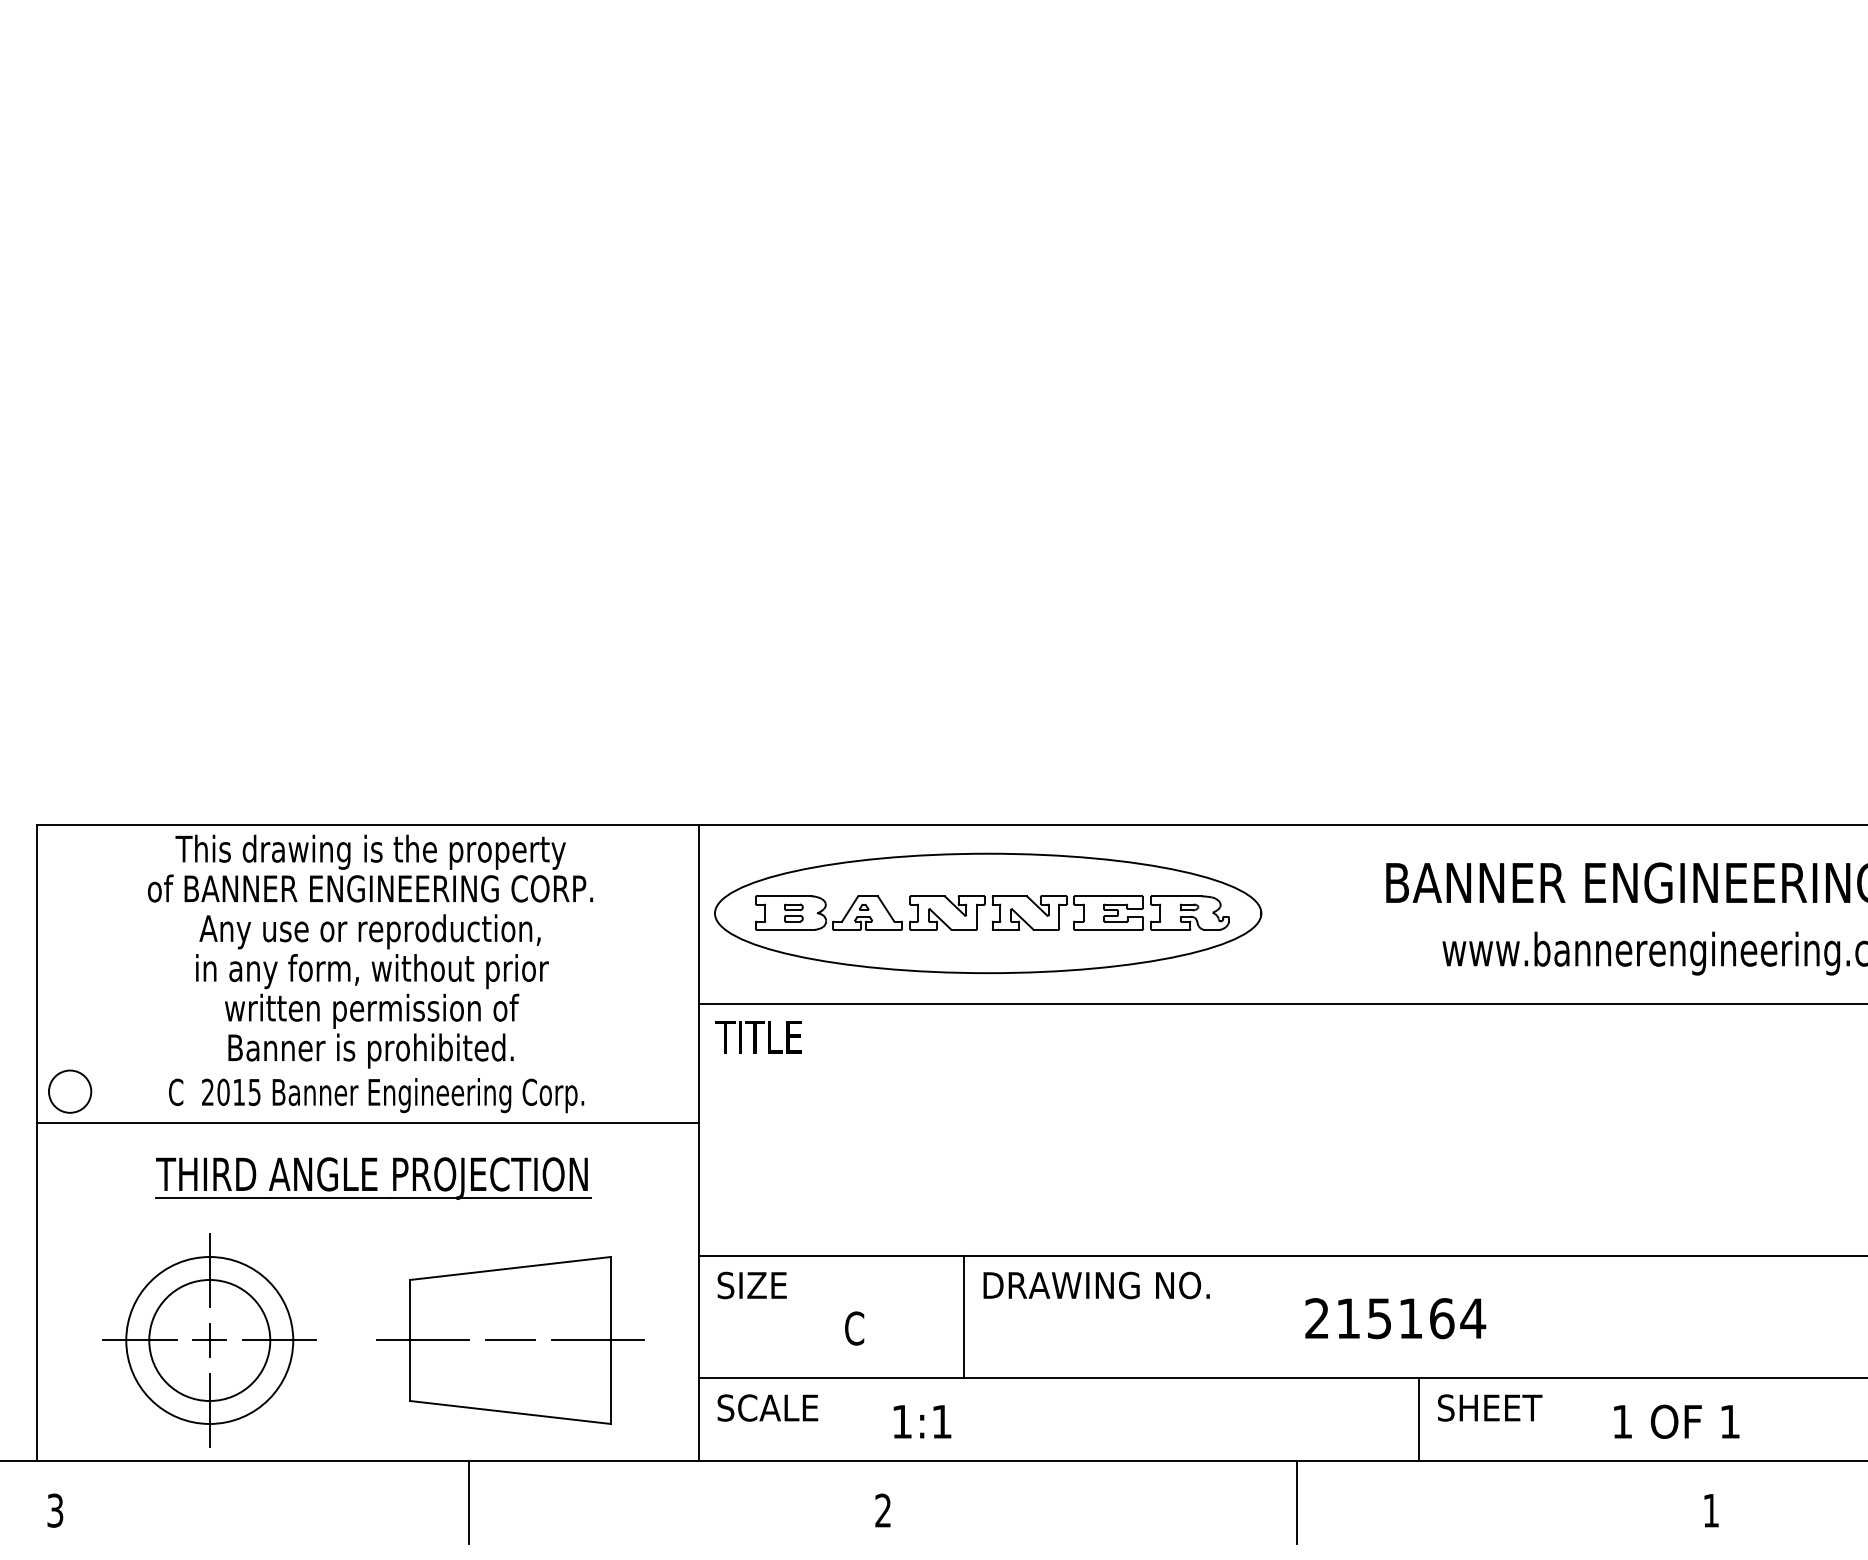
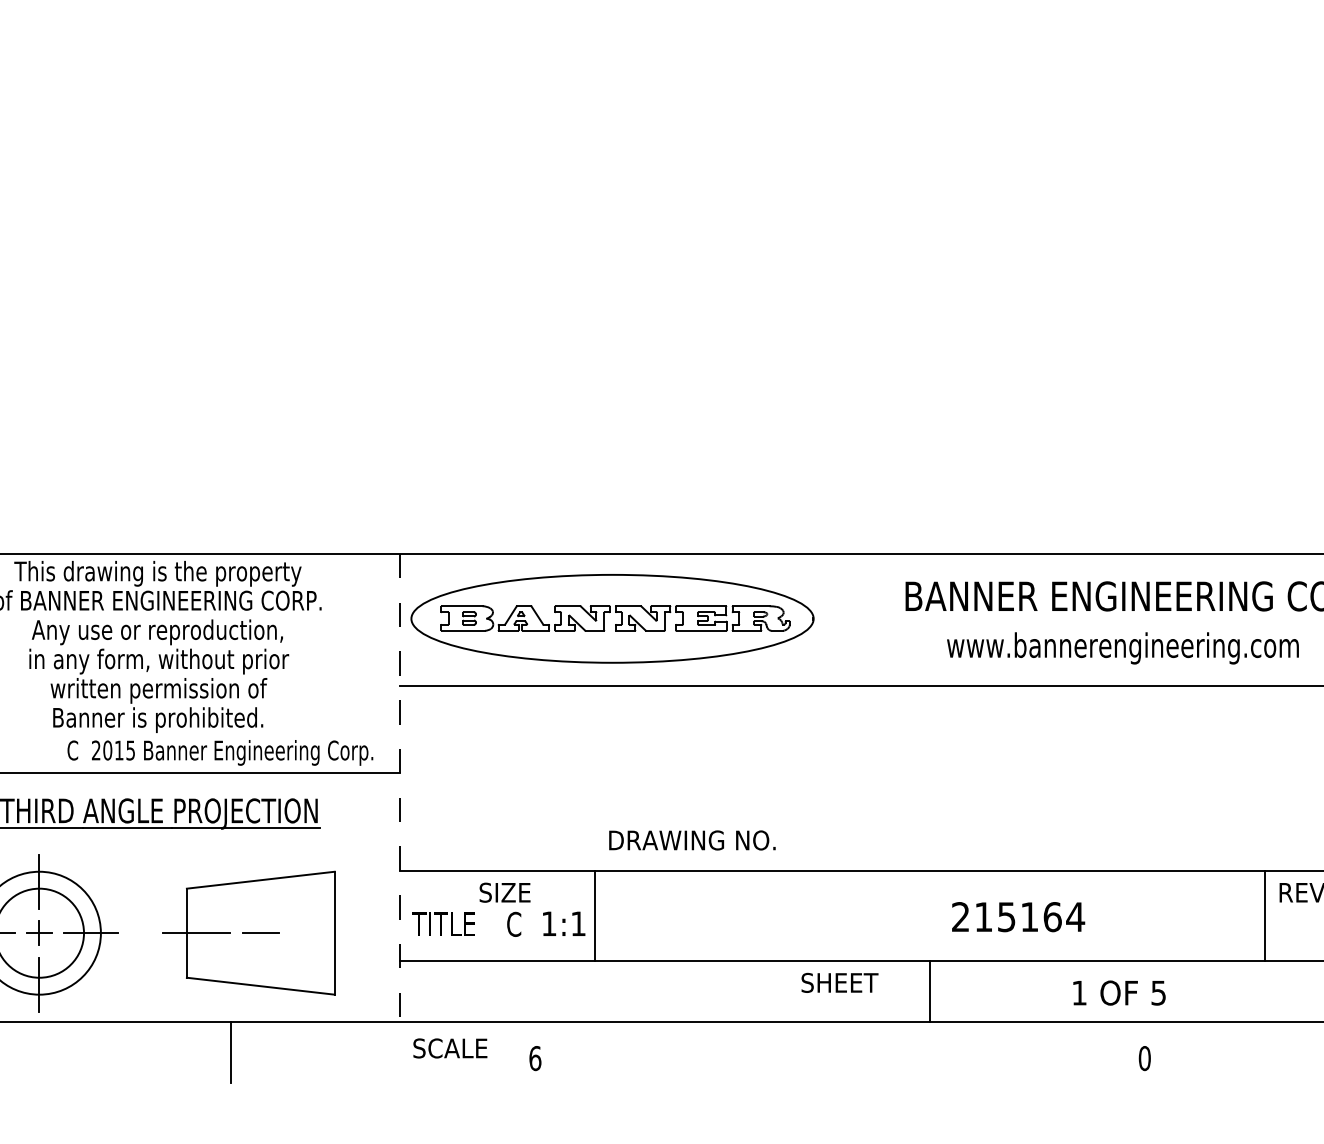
text: (758, 1037) -> (443, 924), moved
text: (376, 1095) -> (220, 752), moved
line: (698, 1143) -> (399, 788), solid -> dashed
text: (751, 1285) -> (504, 892), moved
text: (1096, 1285) -> (692, 840), moved
text: (1395, 1318) -> (1018, 917), moved
line: (597, 1340) -> (324, 933), removed
text: (767, 1407) -> (450, 1048), moved
text: (1490, 1407) -> (840, 982), moved
text: (922, 1421) -> (564, 923), moved
text: (1729, 1421) -> (1158, 992), 1 -> 5
line: (1297, 1502) -> (840, 1052), removed
text: (883, 1510) -> (535, 1058), 2 -> 6
text: (1711, 1510) -> (1145, 1058), 1 -> 0

